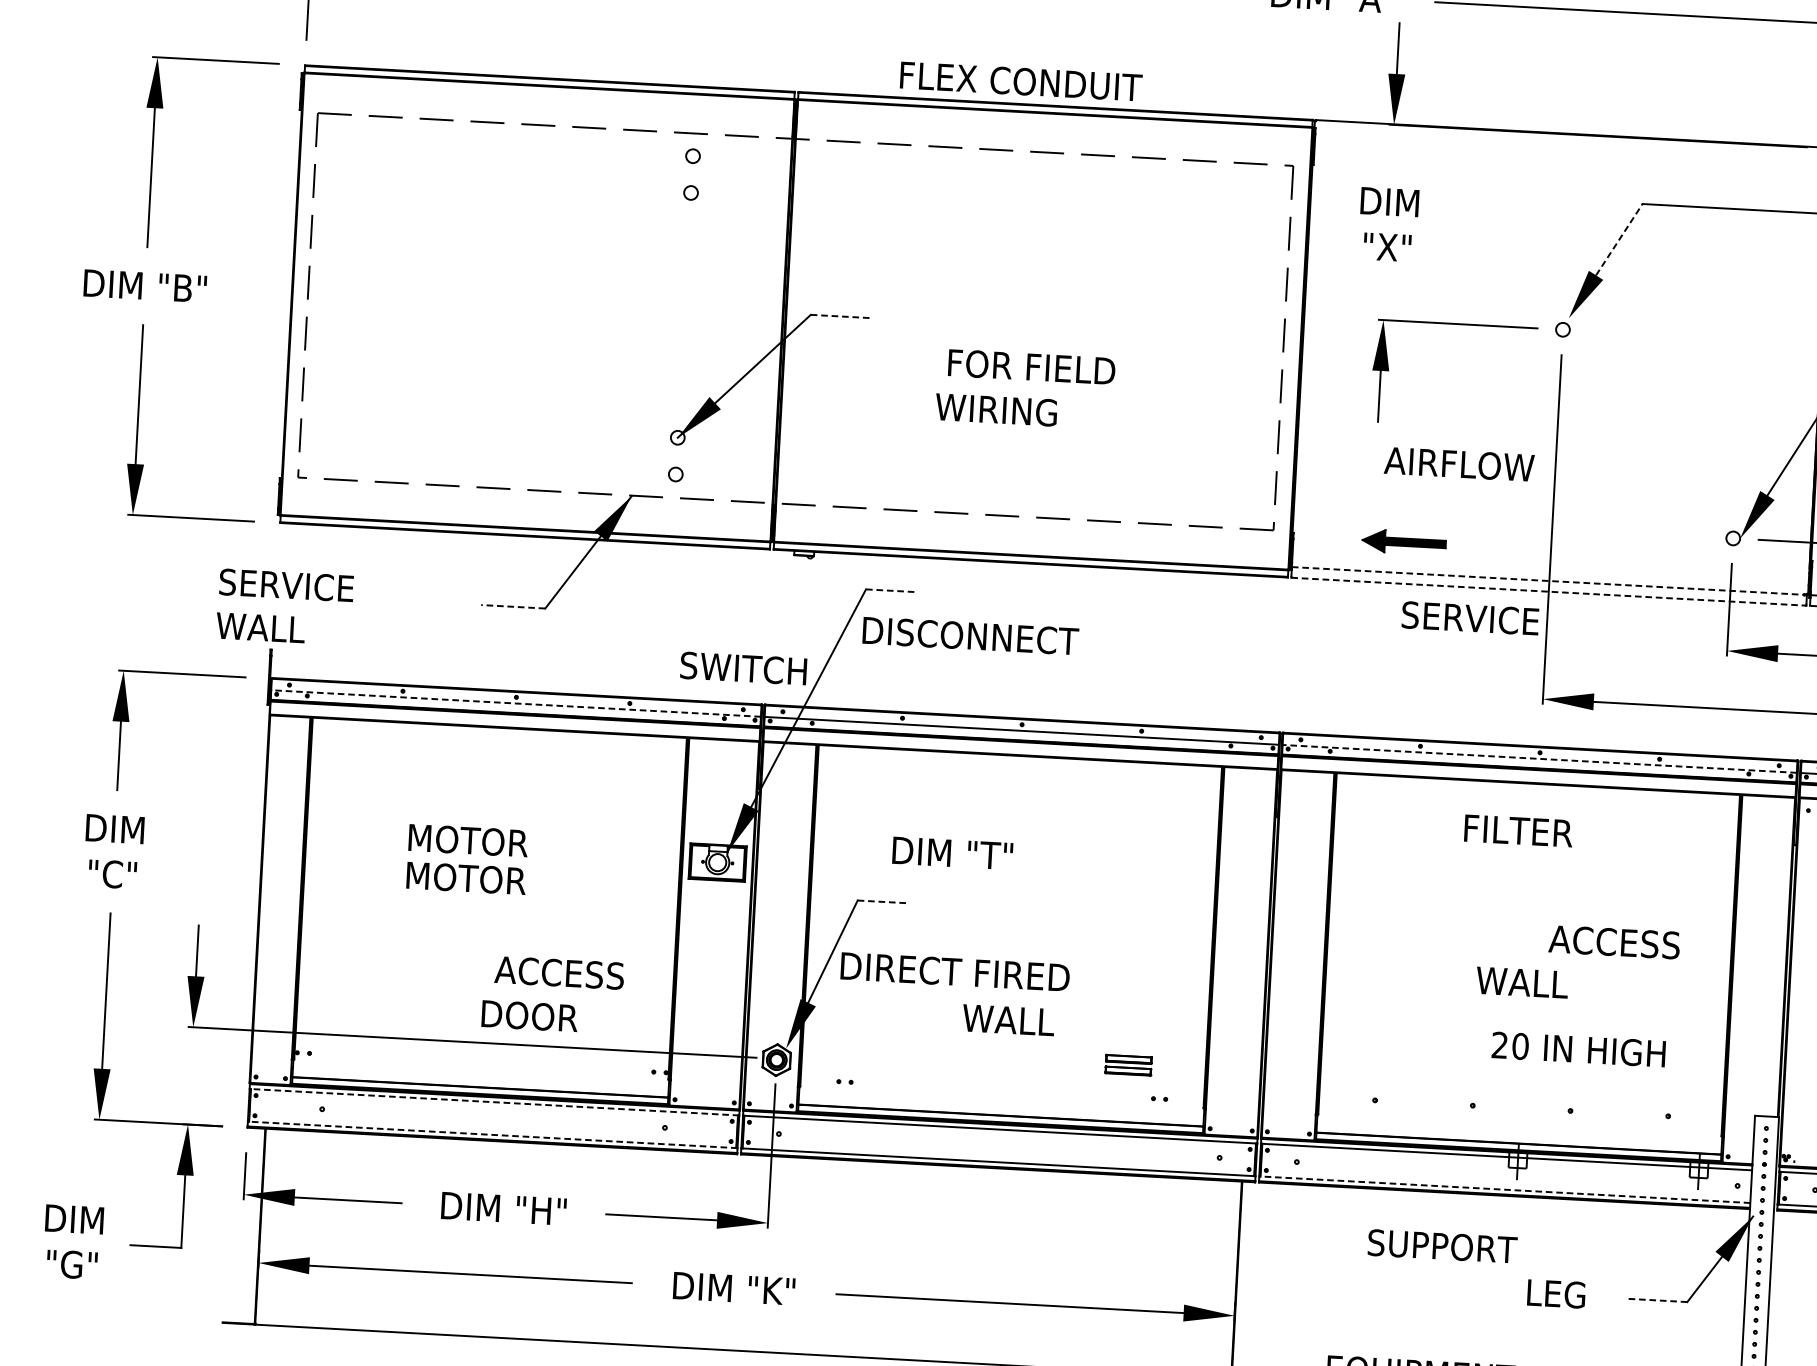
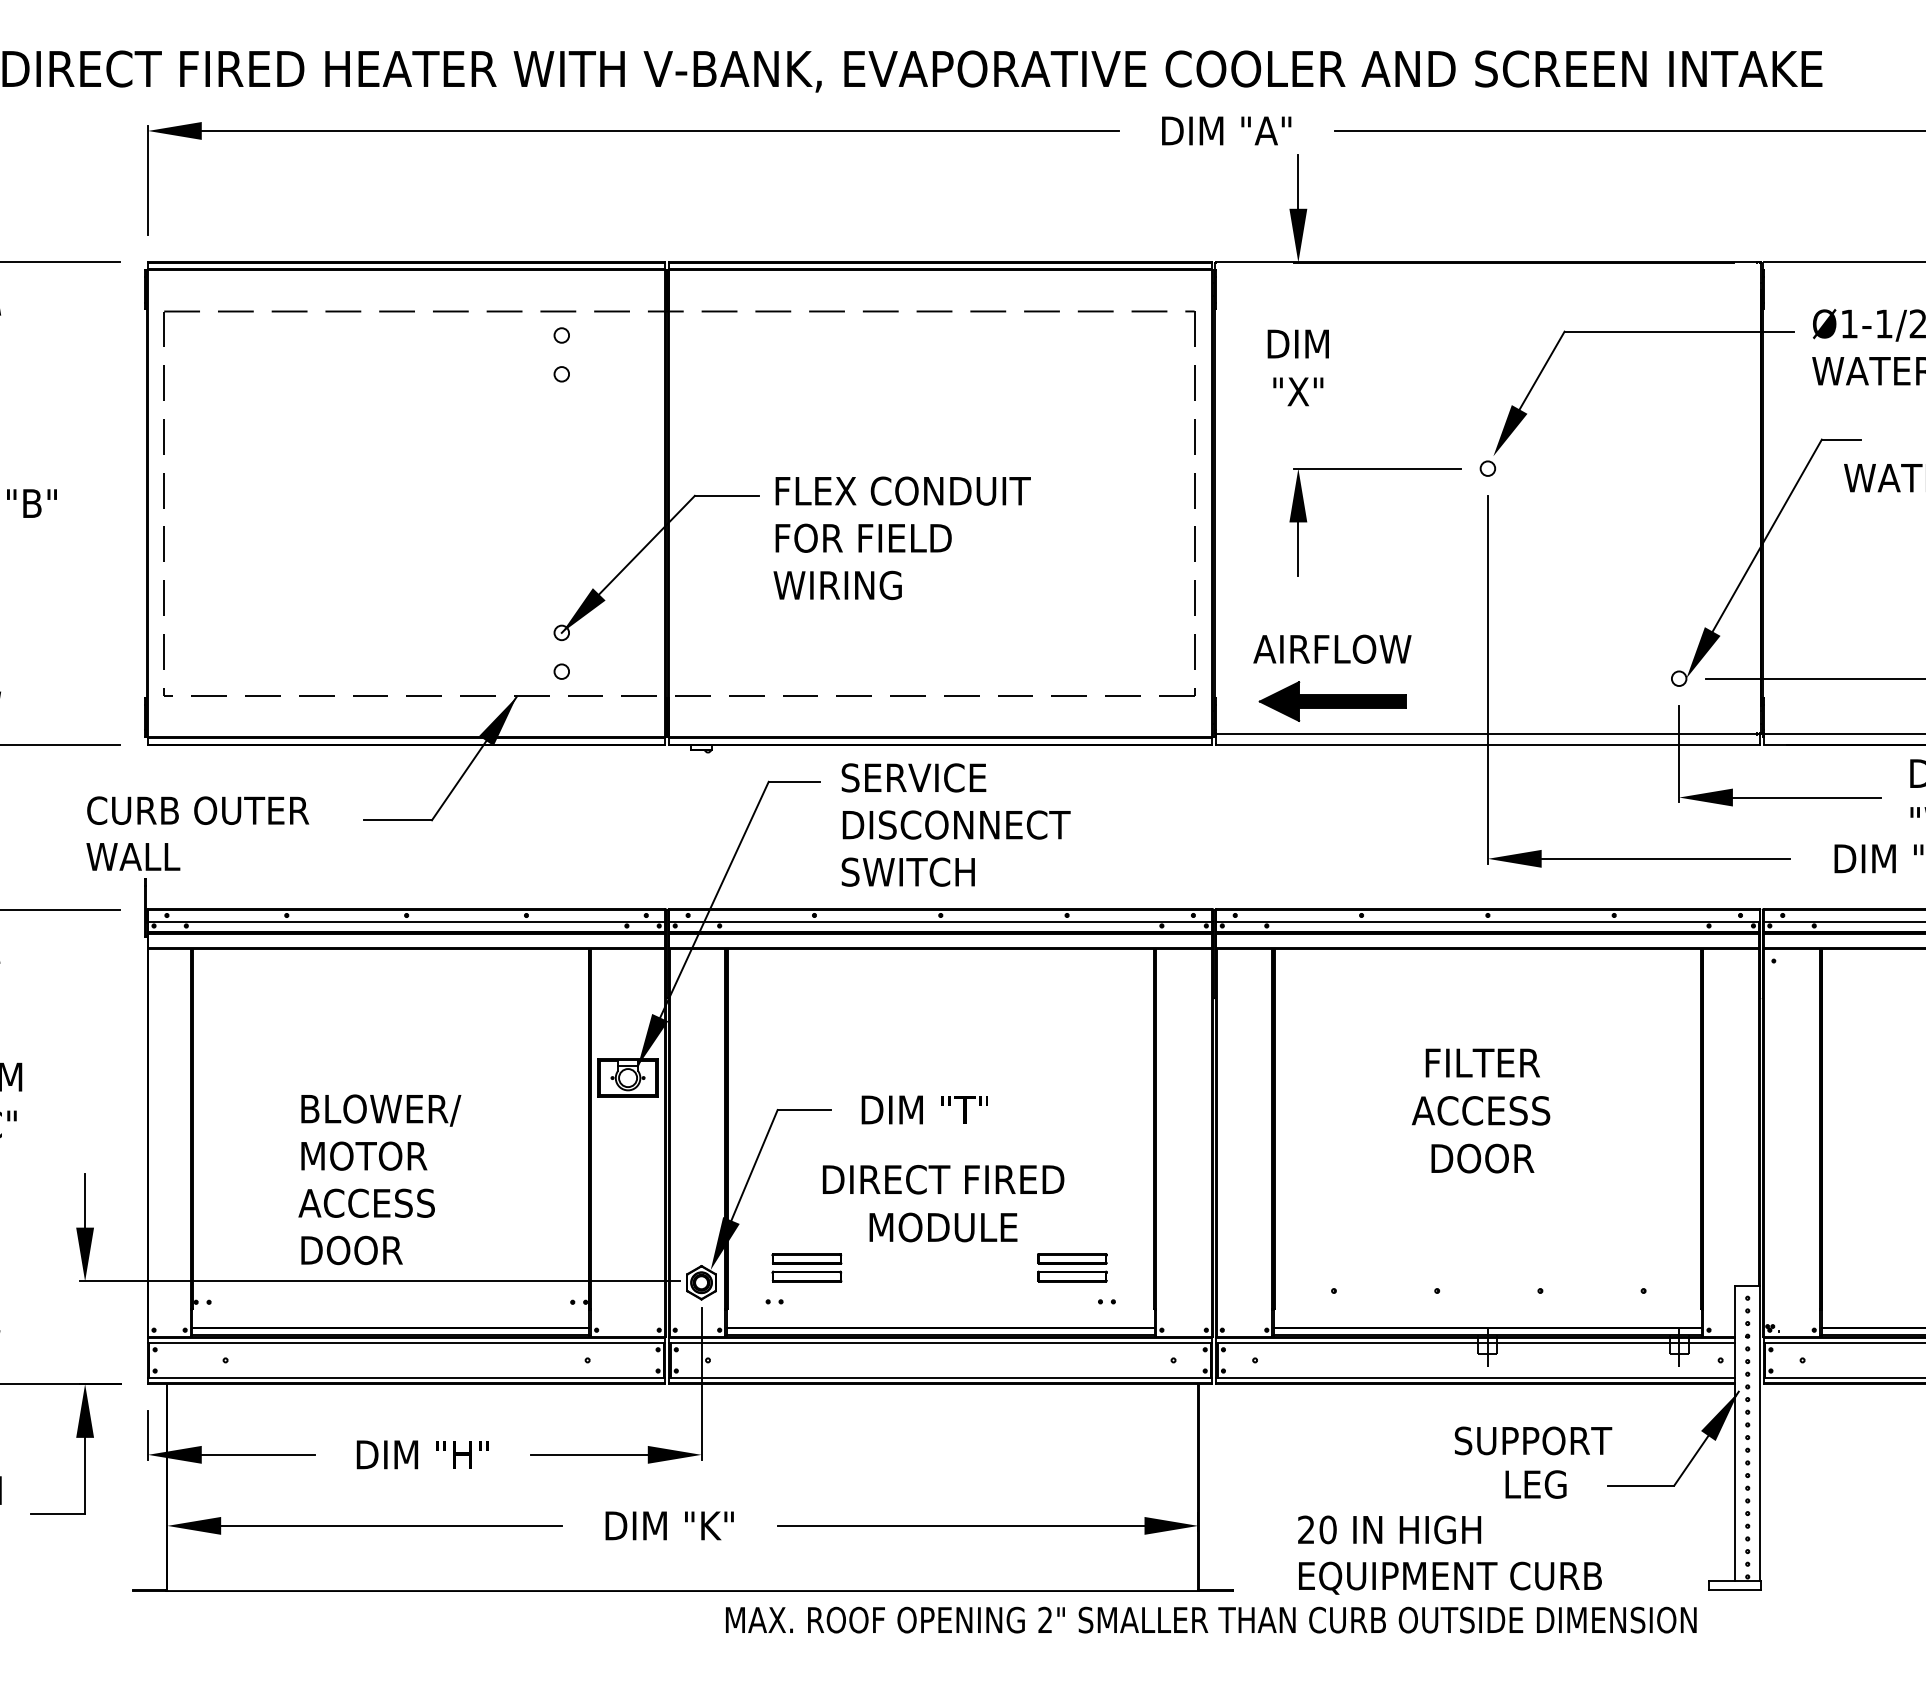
text: (1020, 80) -> (902, 490), moved
line: (1619, 239) -> (1542, 370), dashed -> solid
line: (840, 316) -> (726, 495), dashed -> solid
text: (1031, 366) -> (863, 537), moved
text: (996, 410) -> (837, 585), moved
text: (1459, 463) -> (1332, 648), moved
part: (1403, 542) -> (1332, 701), size x1.67
line: (1549, 581) -> (1488, 734), dashed -> solid
text: (324, 587) -> (198, 810), SERVICE -> CURB OUTER
line: (890, 590) -> (794, 781), dashed -> solid
line: (1549, 591) -> (1488, 745), dashed -> solid
line: (513, 607) -> (398, 820), dashed -> solid
text: (1470, 617) -> (913, 777), moved
text: (970, 635) -> (956, 824), moved
text: (742, 667) -> (907, 871), moved
line: (515, 703) -> (406, 922), dashed -> solid
line: (1539, 758) -> (1487, 921), dashed -> solid
text: (1518, 830) -> (1482, 1062), moved
text: (468, 840) -> (364, 1155), moved
text: (952, 852) -> (924, 1109), moved
text: (483, 880) -> (382, 1110), MOTOR -> BLOWER/
line: (883, 902) -> (804, 1110), dashed -> solid
text: (1614, 942) -> (1481, 1110), moved
text: (955, 971) -> (943, 1179), moved
text: (559, 972) -> (366, 1202), moved
text: (1522, 982) -> (1482, 1158), WALL -> DOOR
text: (529, 1016) -> (351, 1250), moved
text: (1008, 1020) -> (943, 1227), WALL -> MODULE
text: (1578, 1049) -> (1389, 1529), moved
part: (876, 1051) -> (806, 1267), added
part: (1128, 1064) -> (1072, 1267), size x1.43
line: (494, 1102) -> (406, 1343), dashed -> solid
line: (492, 1134) -> (406, 1377), dashed -> solid
line: (1504, 1189) -> (1475, 1377), dashed -> solid
text: (1442, 1246) -> (1533, 1440), moved
line: (1656, 1300) -> (1641, 1485), dashed -> solid

